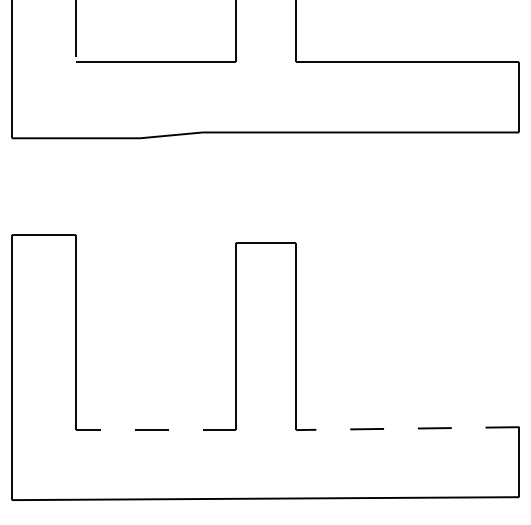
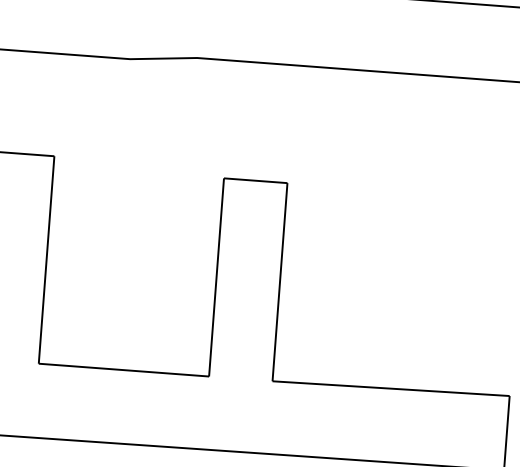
line: (407, 428) -> (390, 388), dashed -> solid
line: (155, 430) -> (123, 370), dashed -> solid

